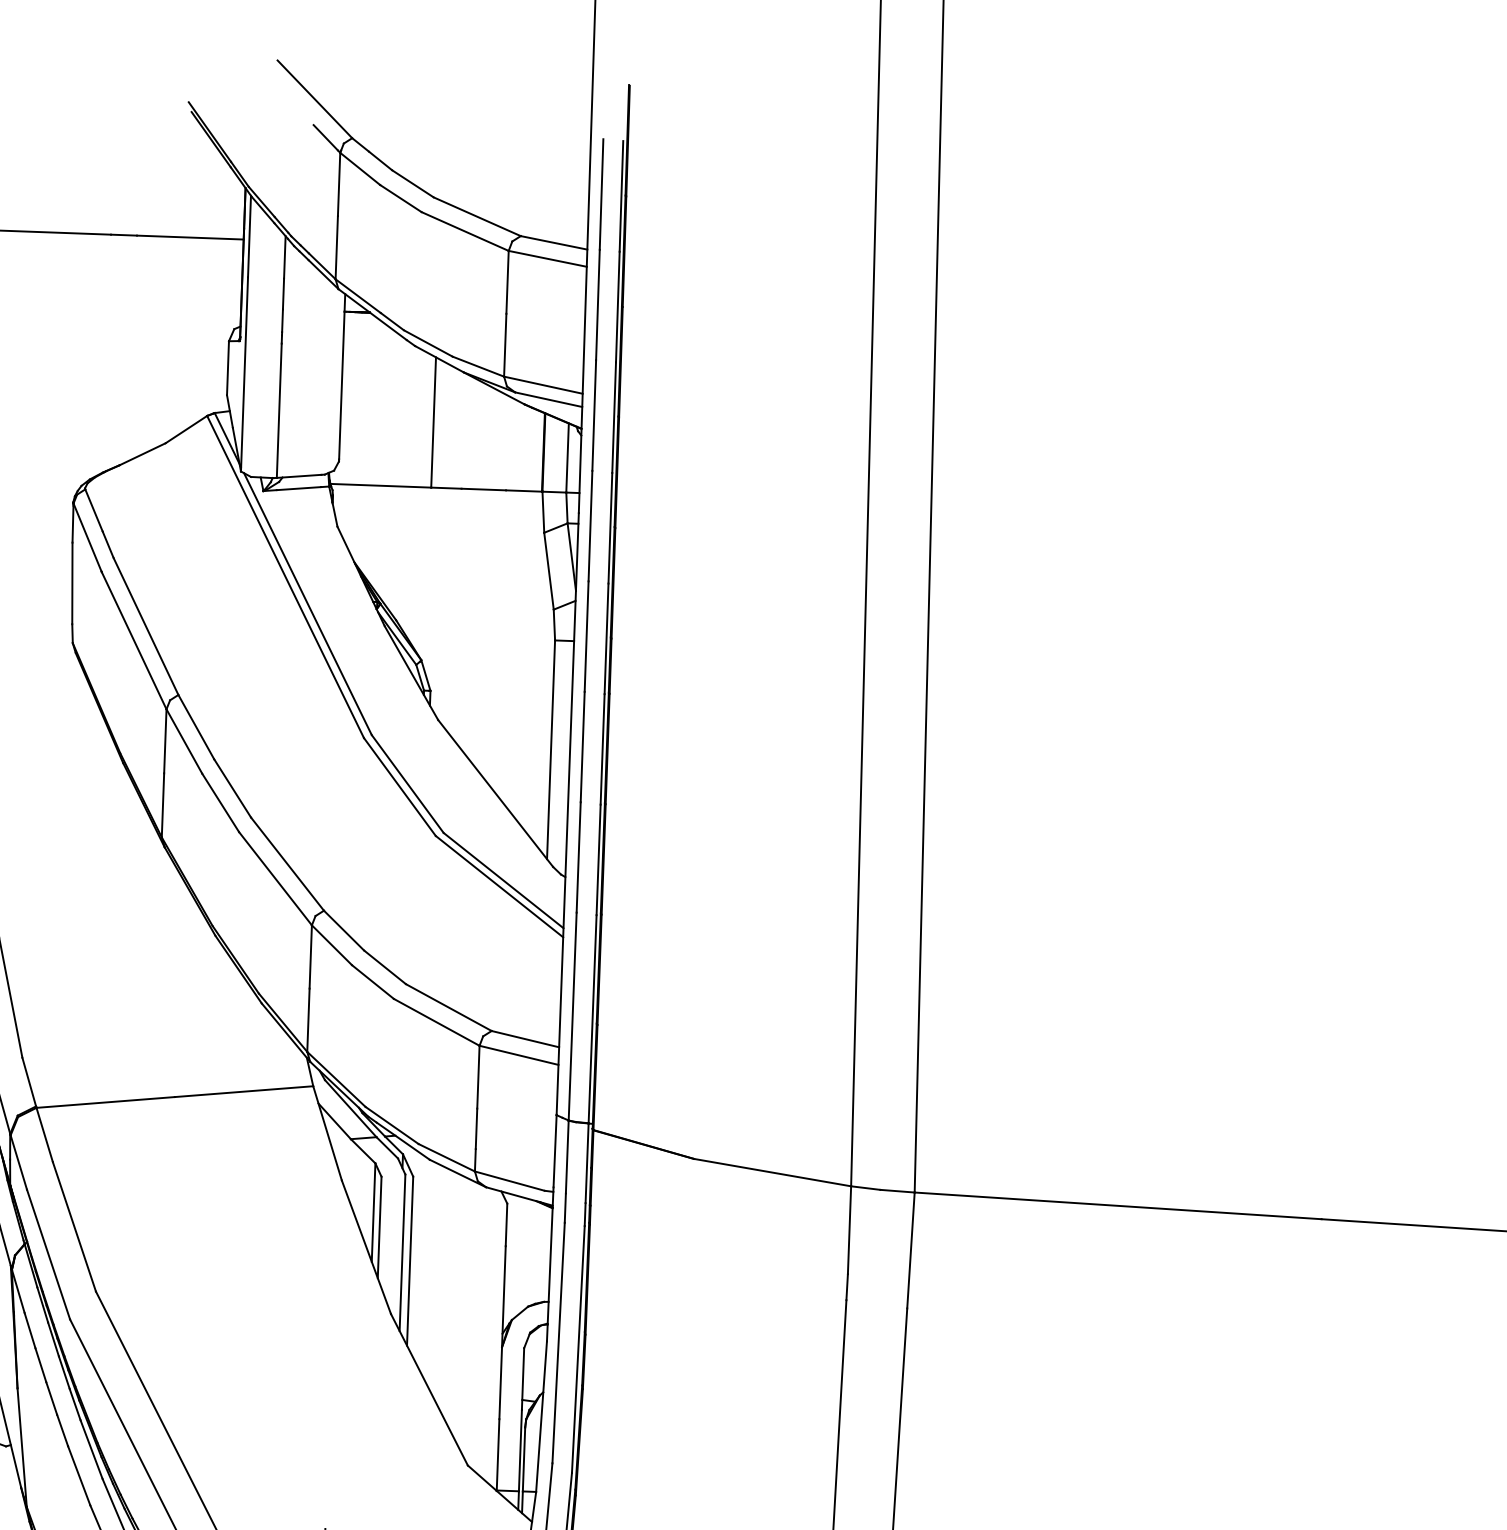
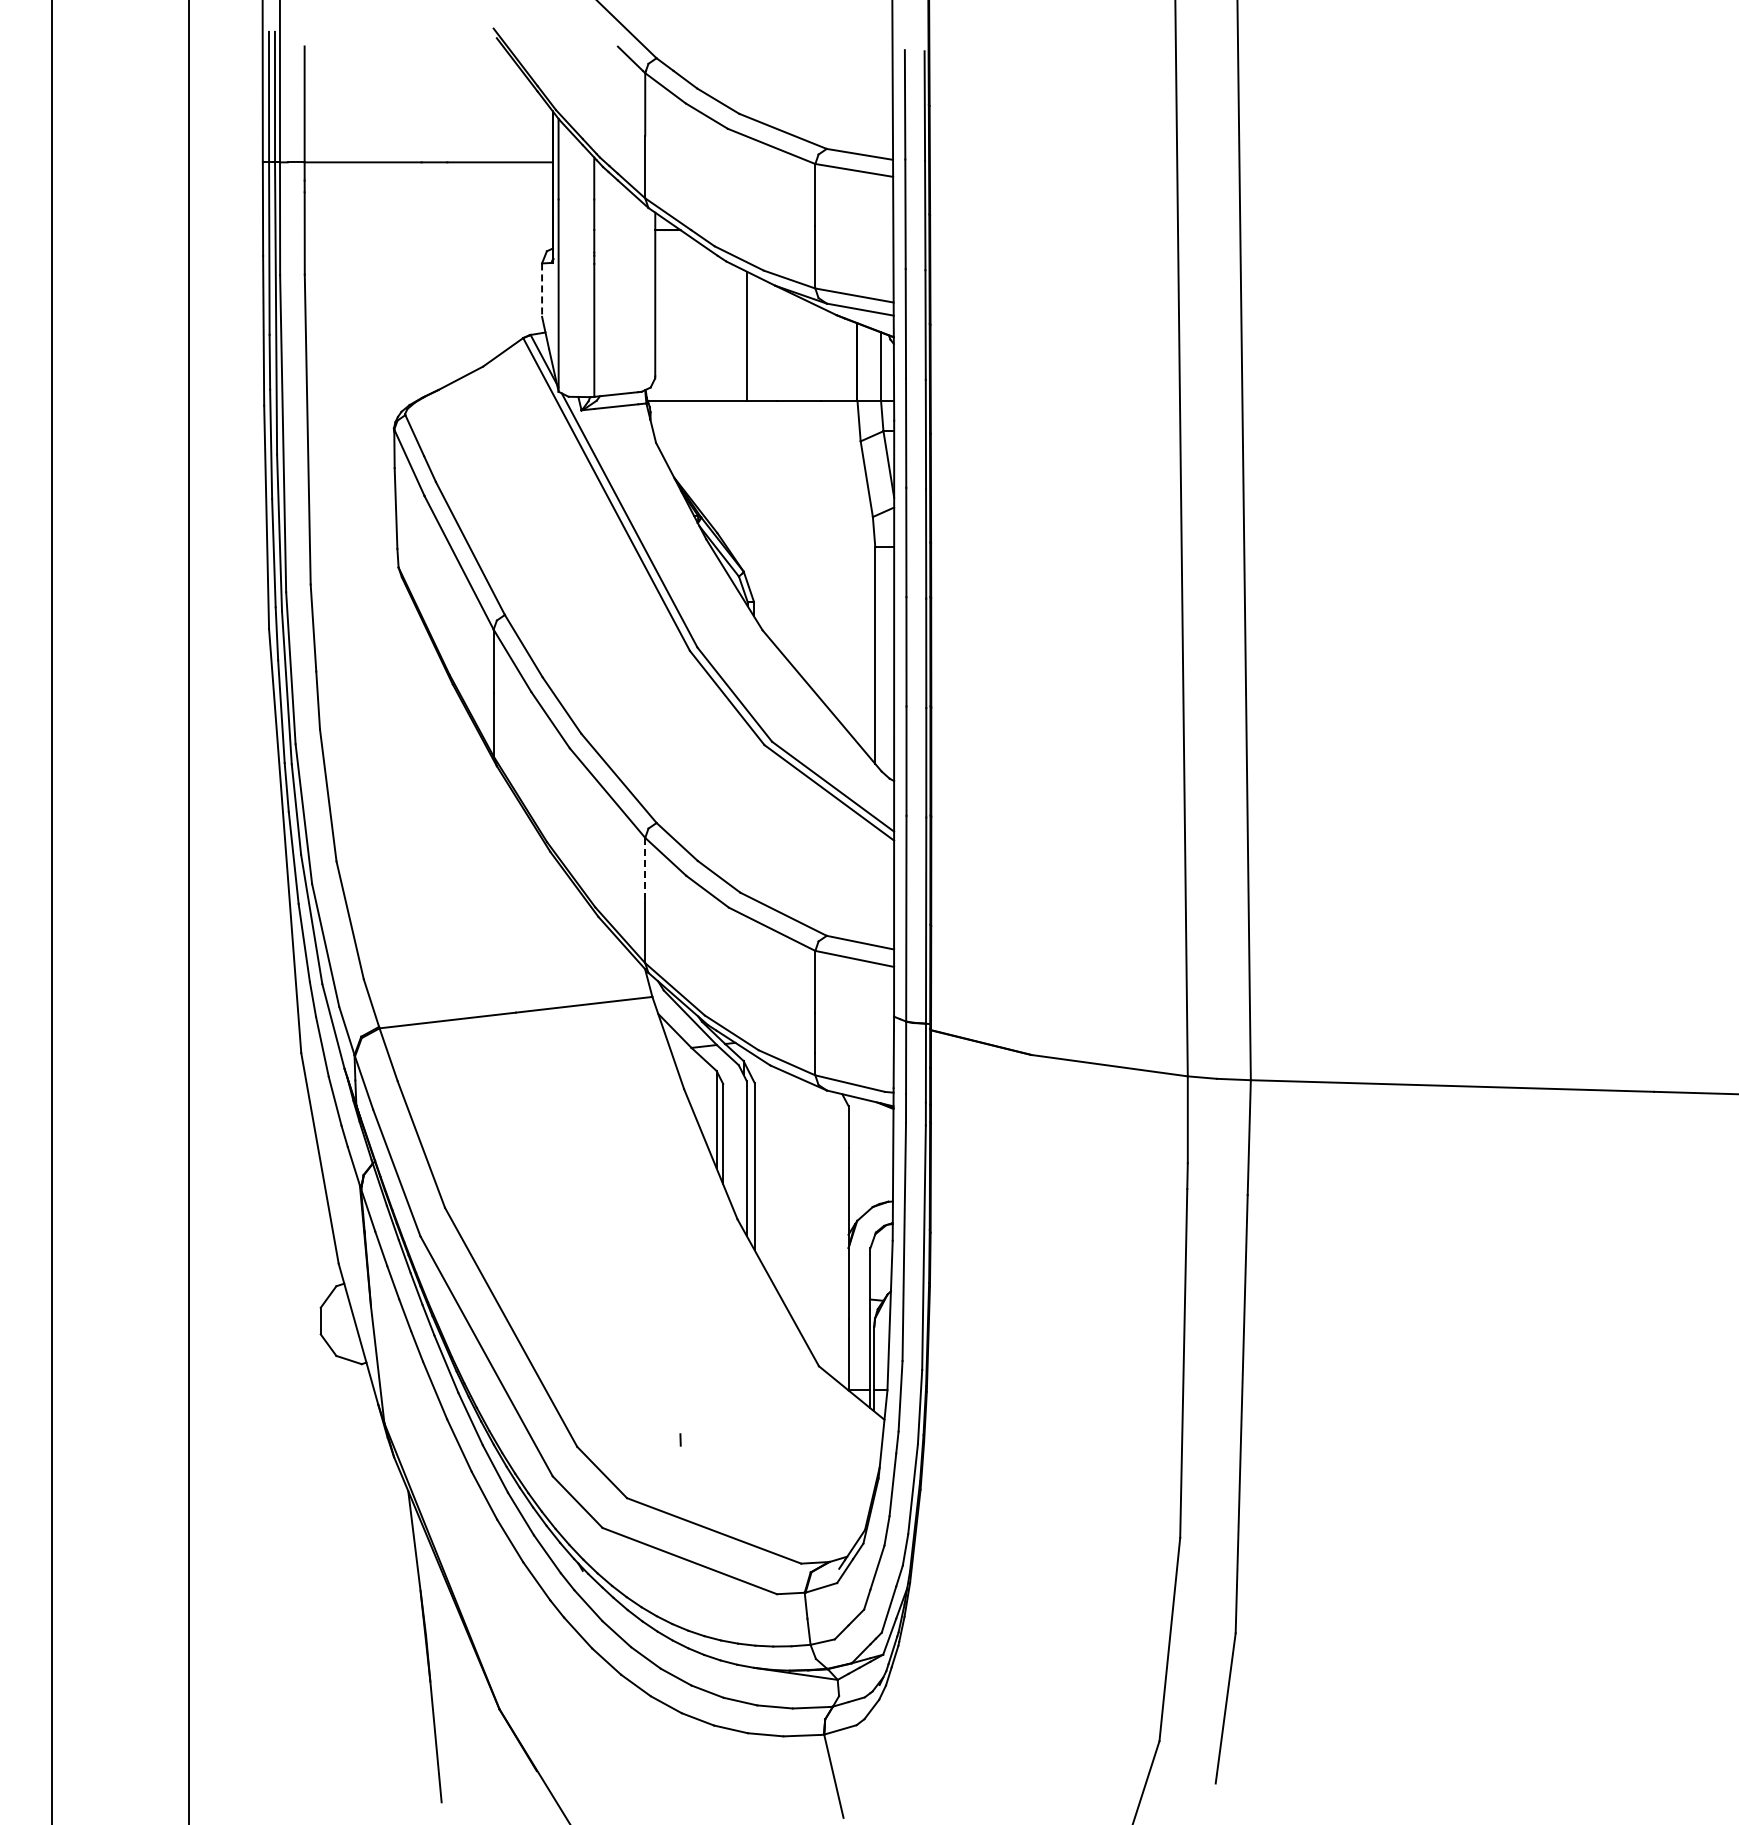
line: (228, 368) -> (542, 290), solid -> dashed
line: (311, 957) -> (645, 869), solid -> dashed

